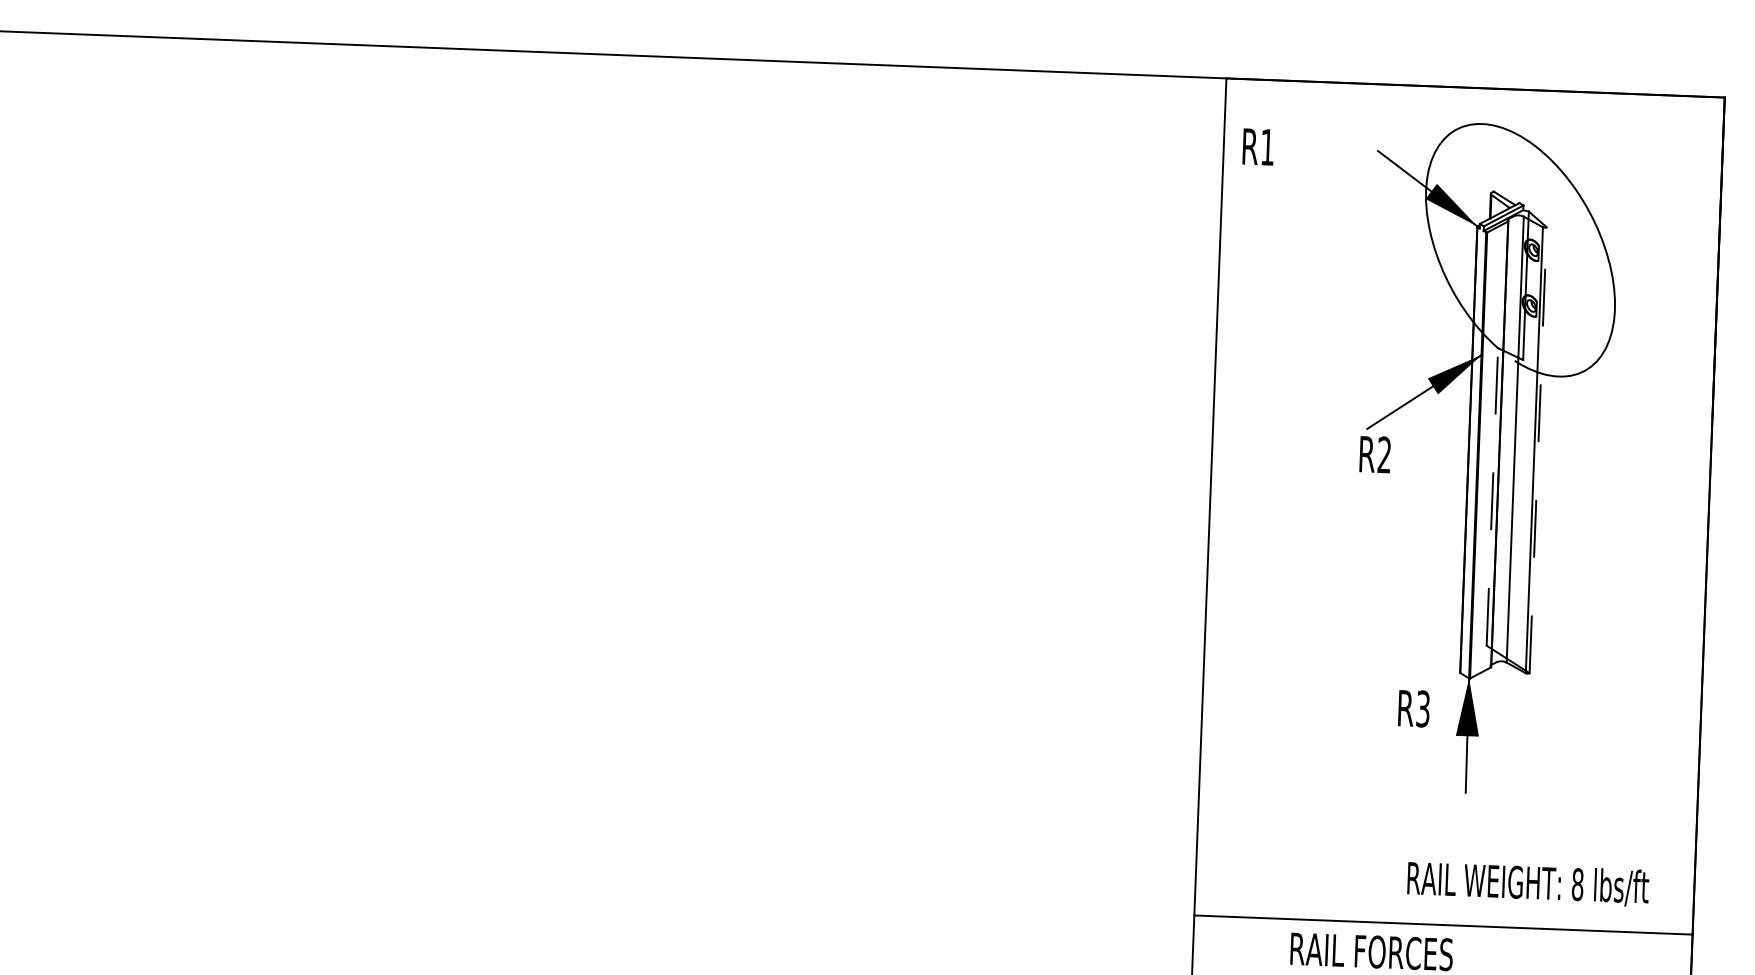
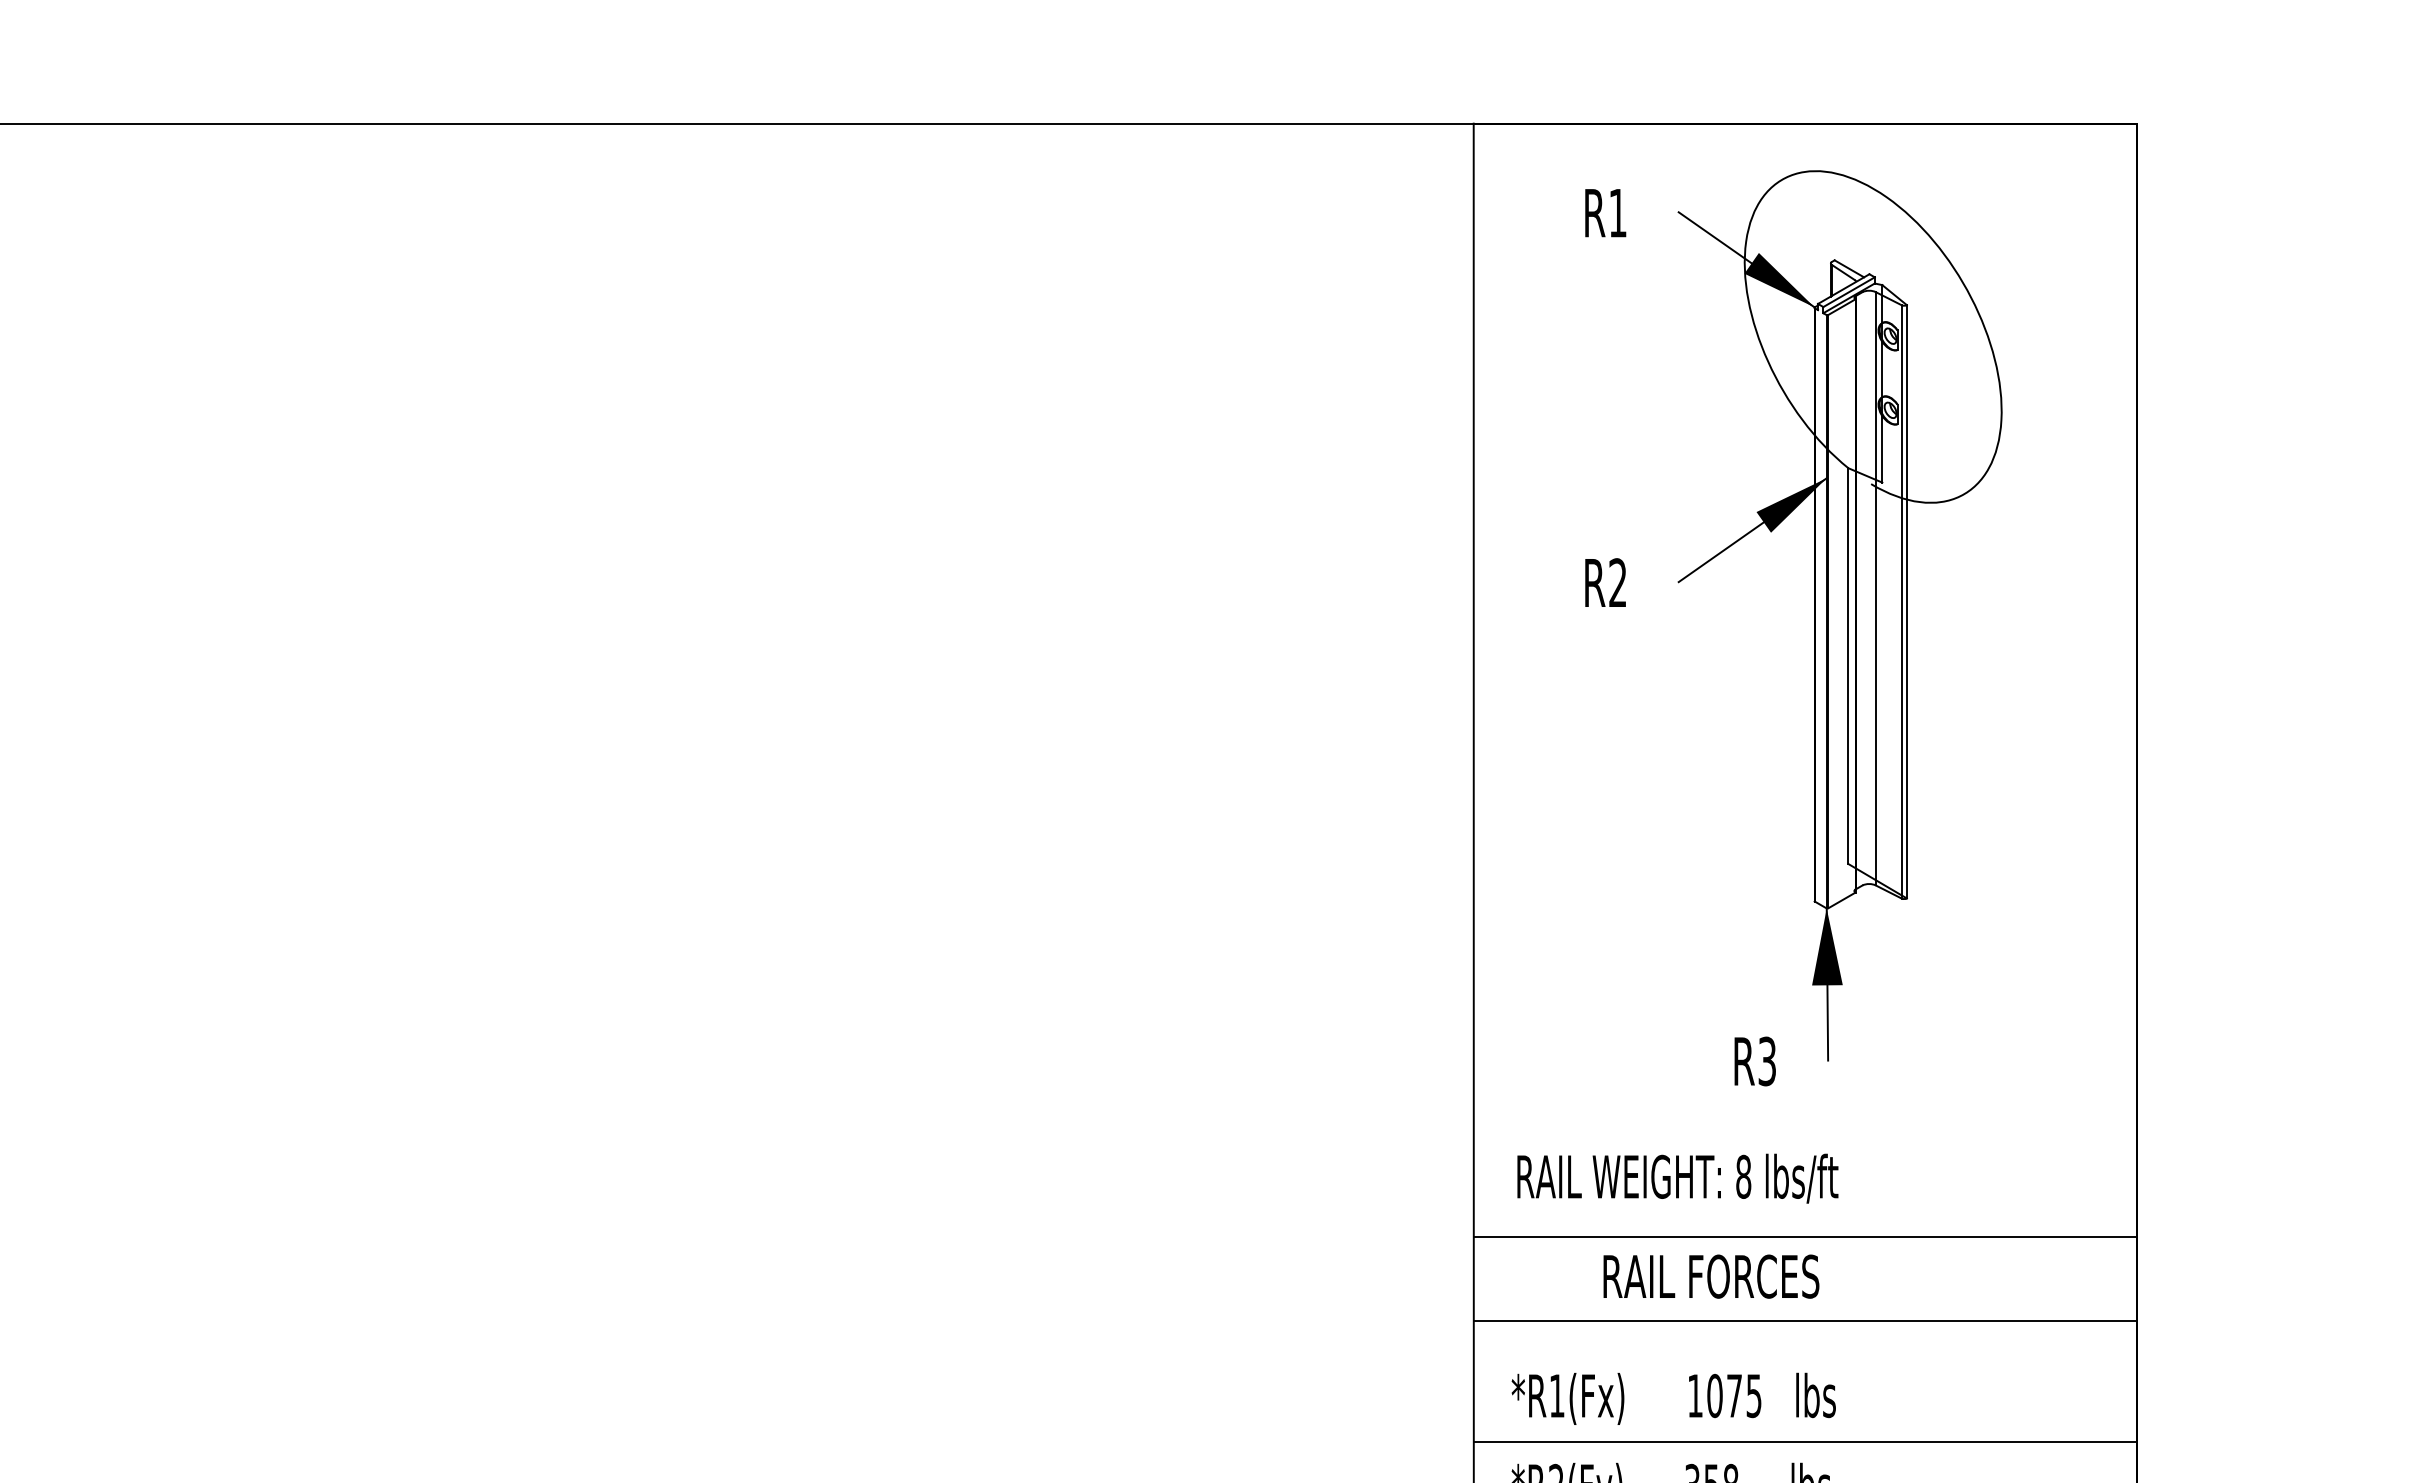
text: (1258, 147) -> (1605, 213), moved
line: (1537, 450) -> (1906, 601), dashed -> solid
text: (1375, 454) -> (1605, 582), moved
line: (1492, 497) -> (1848, 666), dashed -> solid
text: (1413, 708) -> (1754, 1061), moved
text: (1528, 883) -> (1677, 1178), moved

